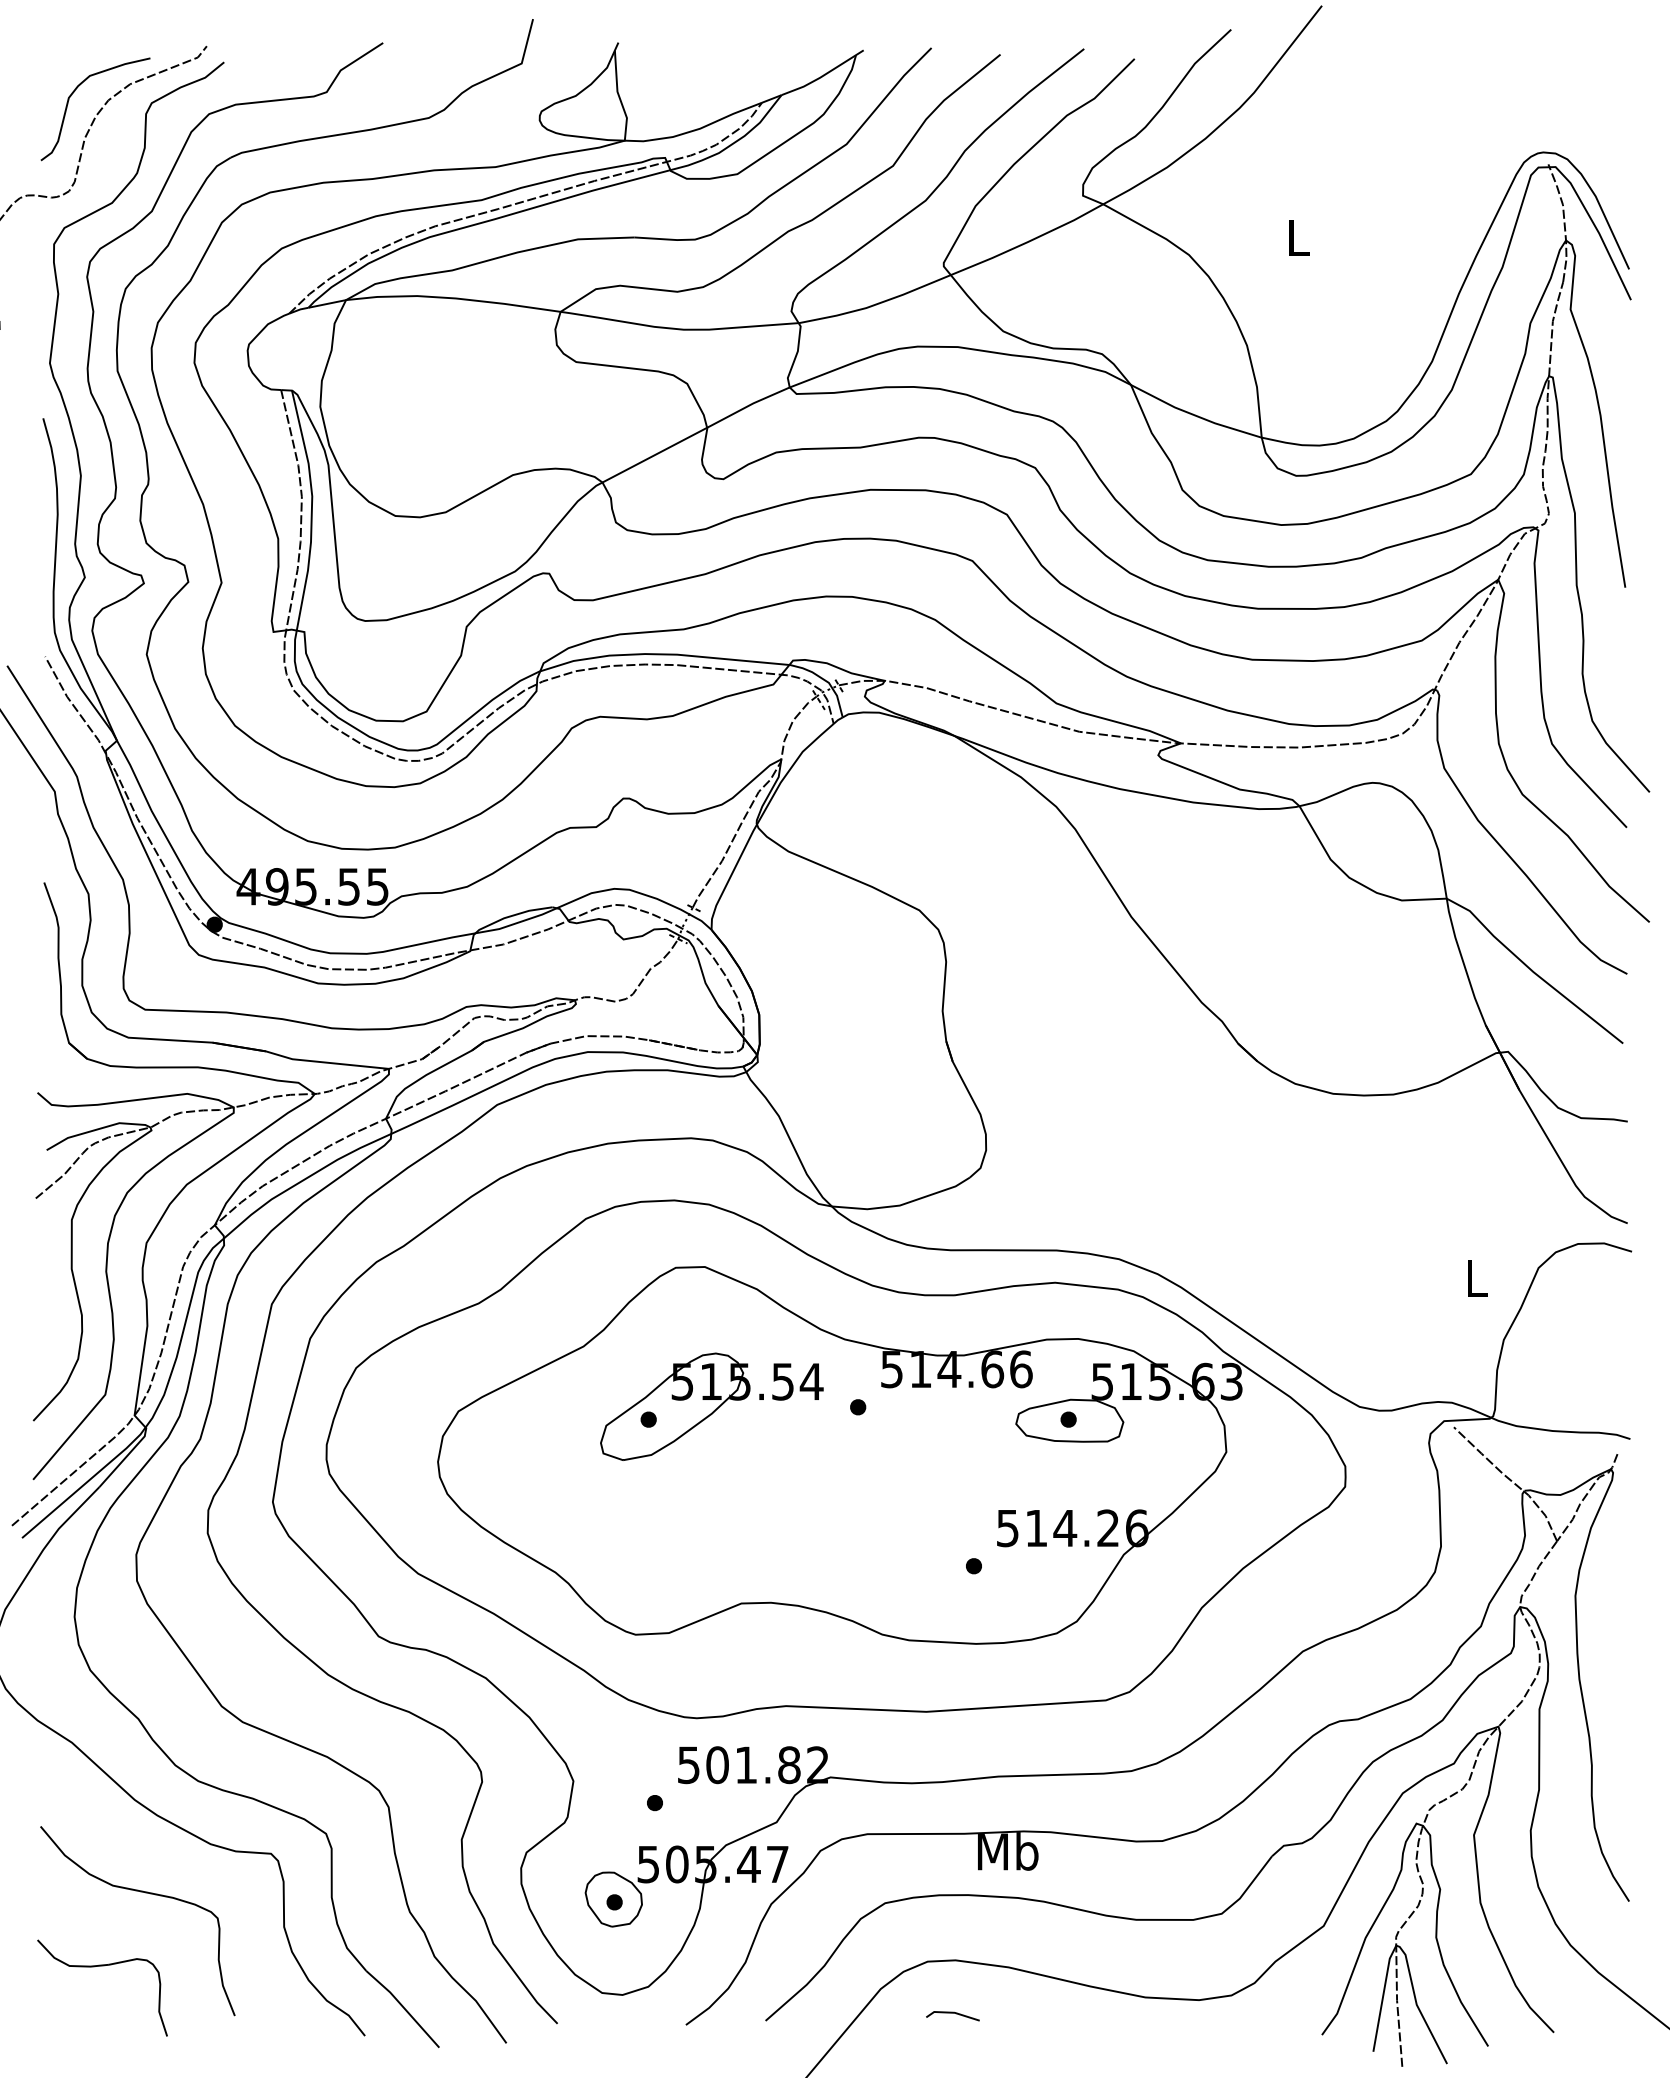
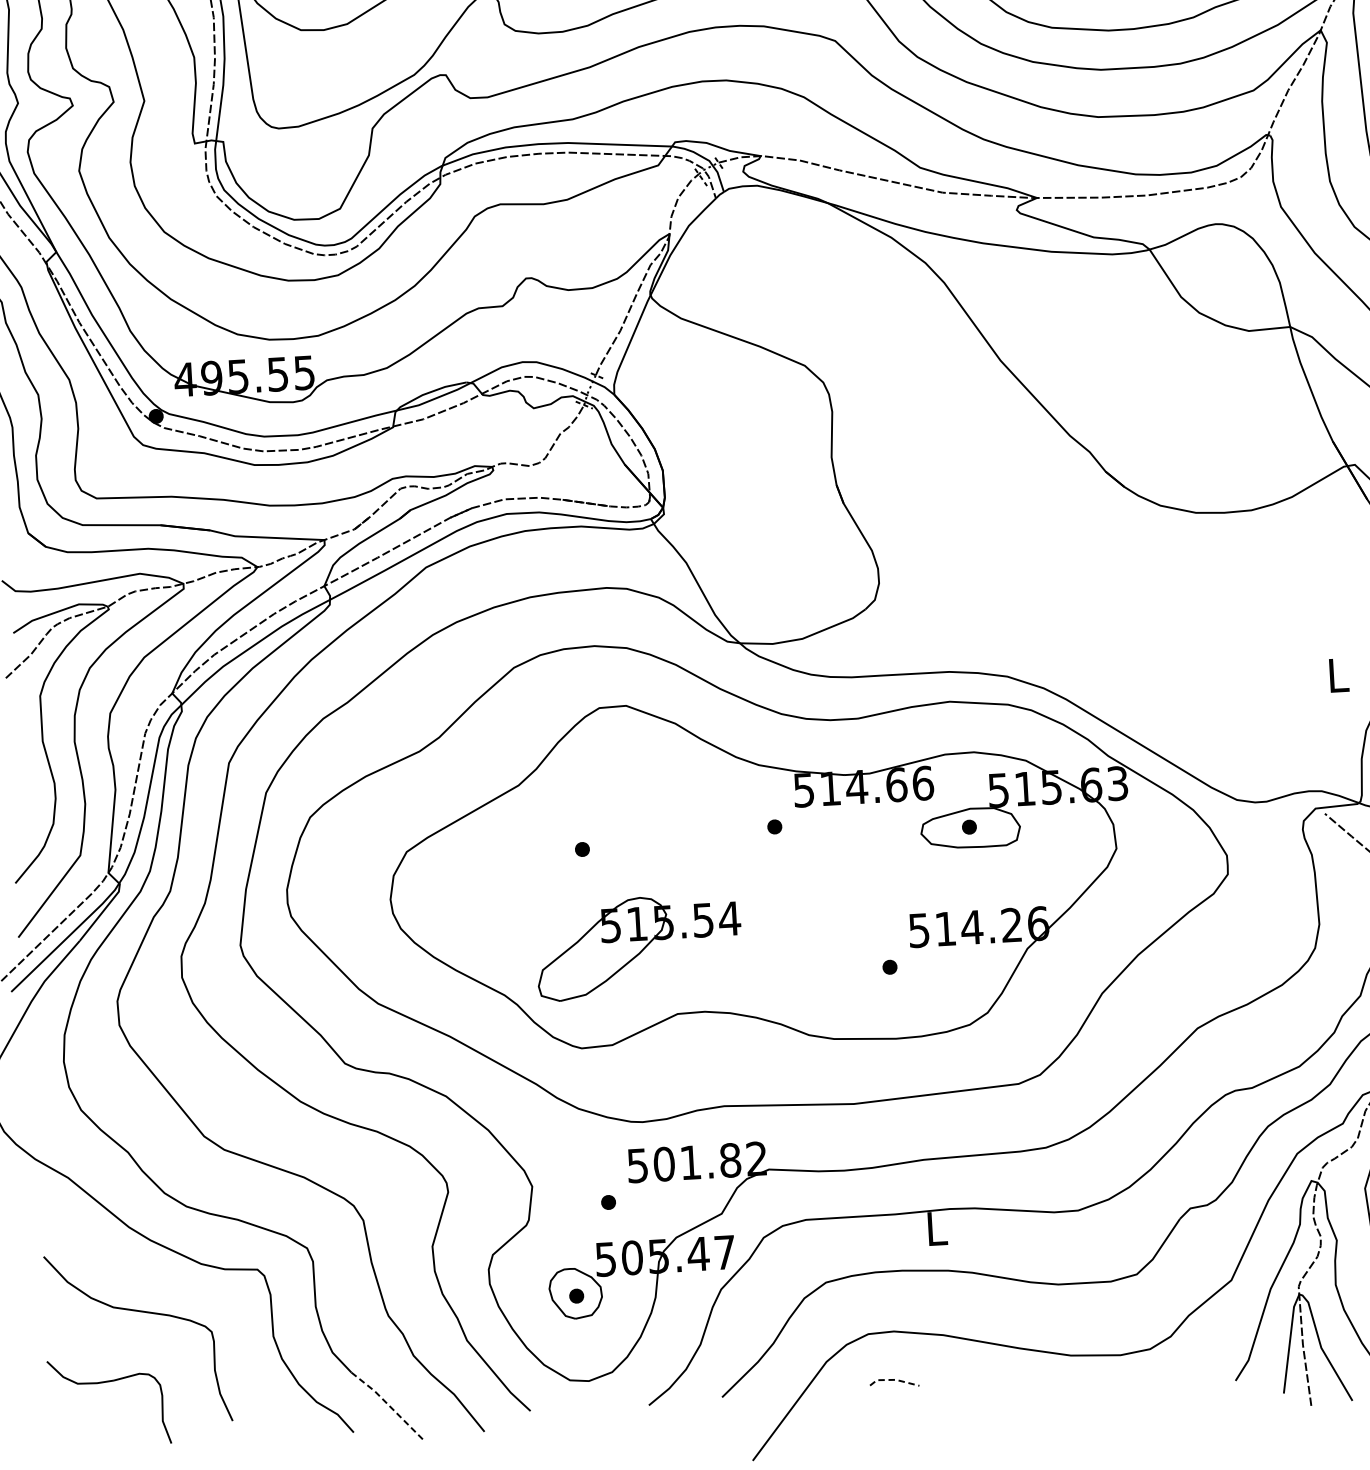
part: (711, 1406) -> (638, 946), moved
text: (1008, 1851) -> (936, 1228), Mb -> L
line: (403, 2007) -> (387, 1404), solid -> dashed
line: (952, 2012) -> (893, 1379), solid -> dashed

